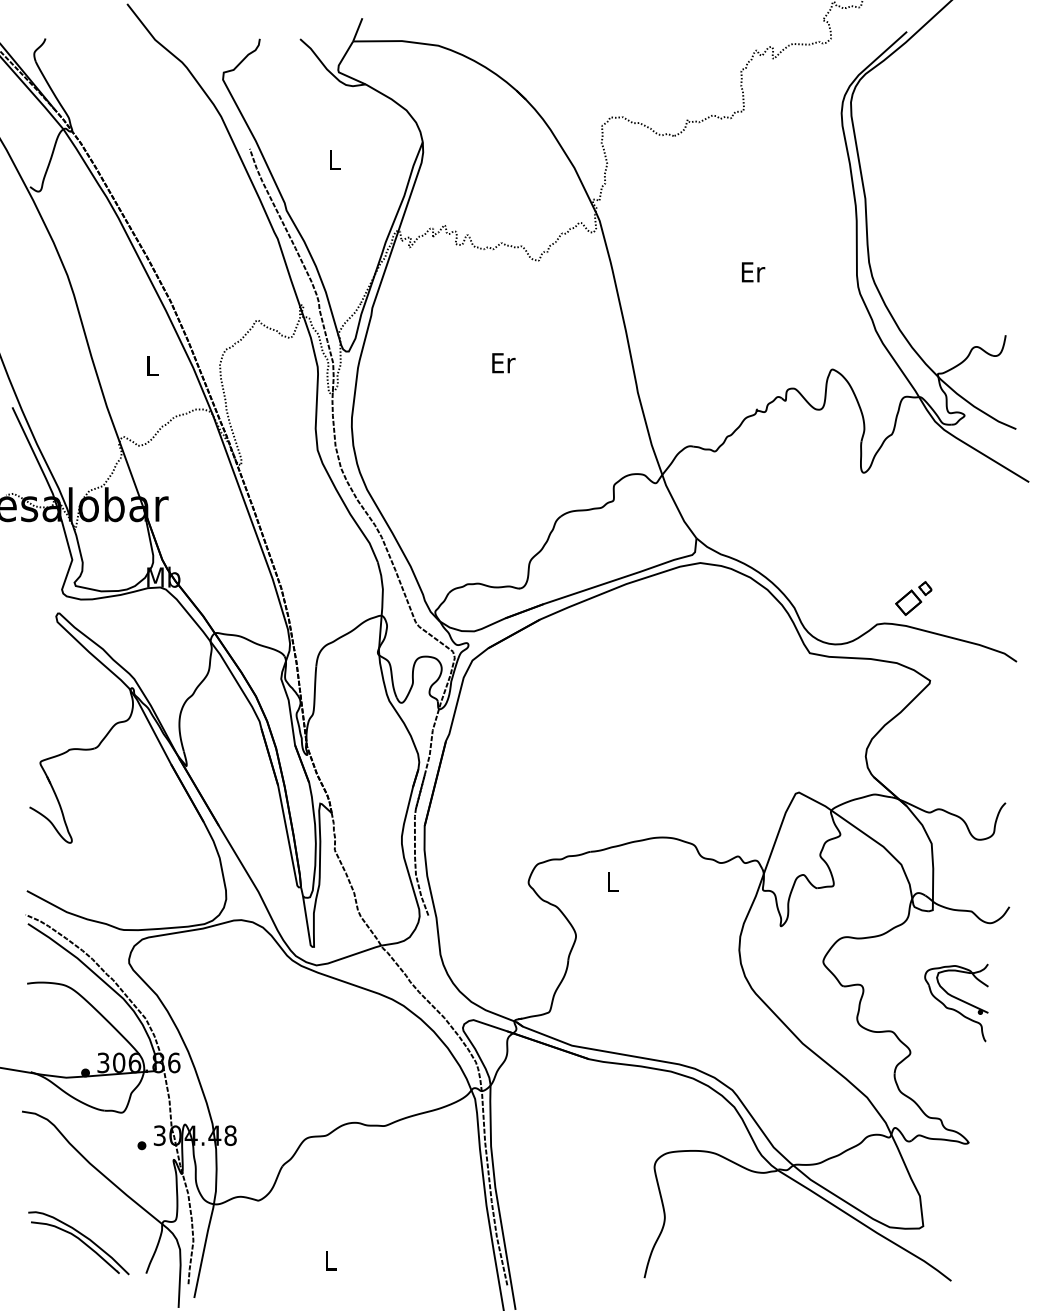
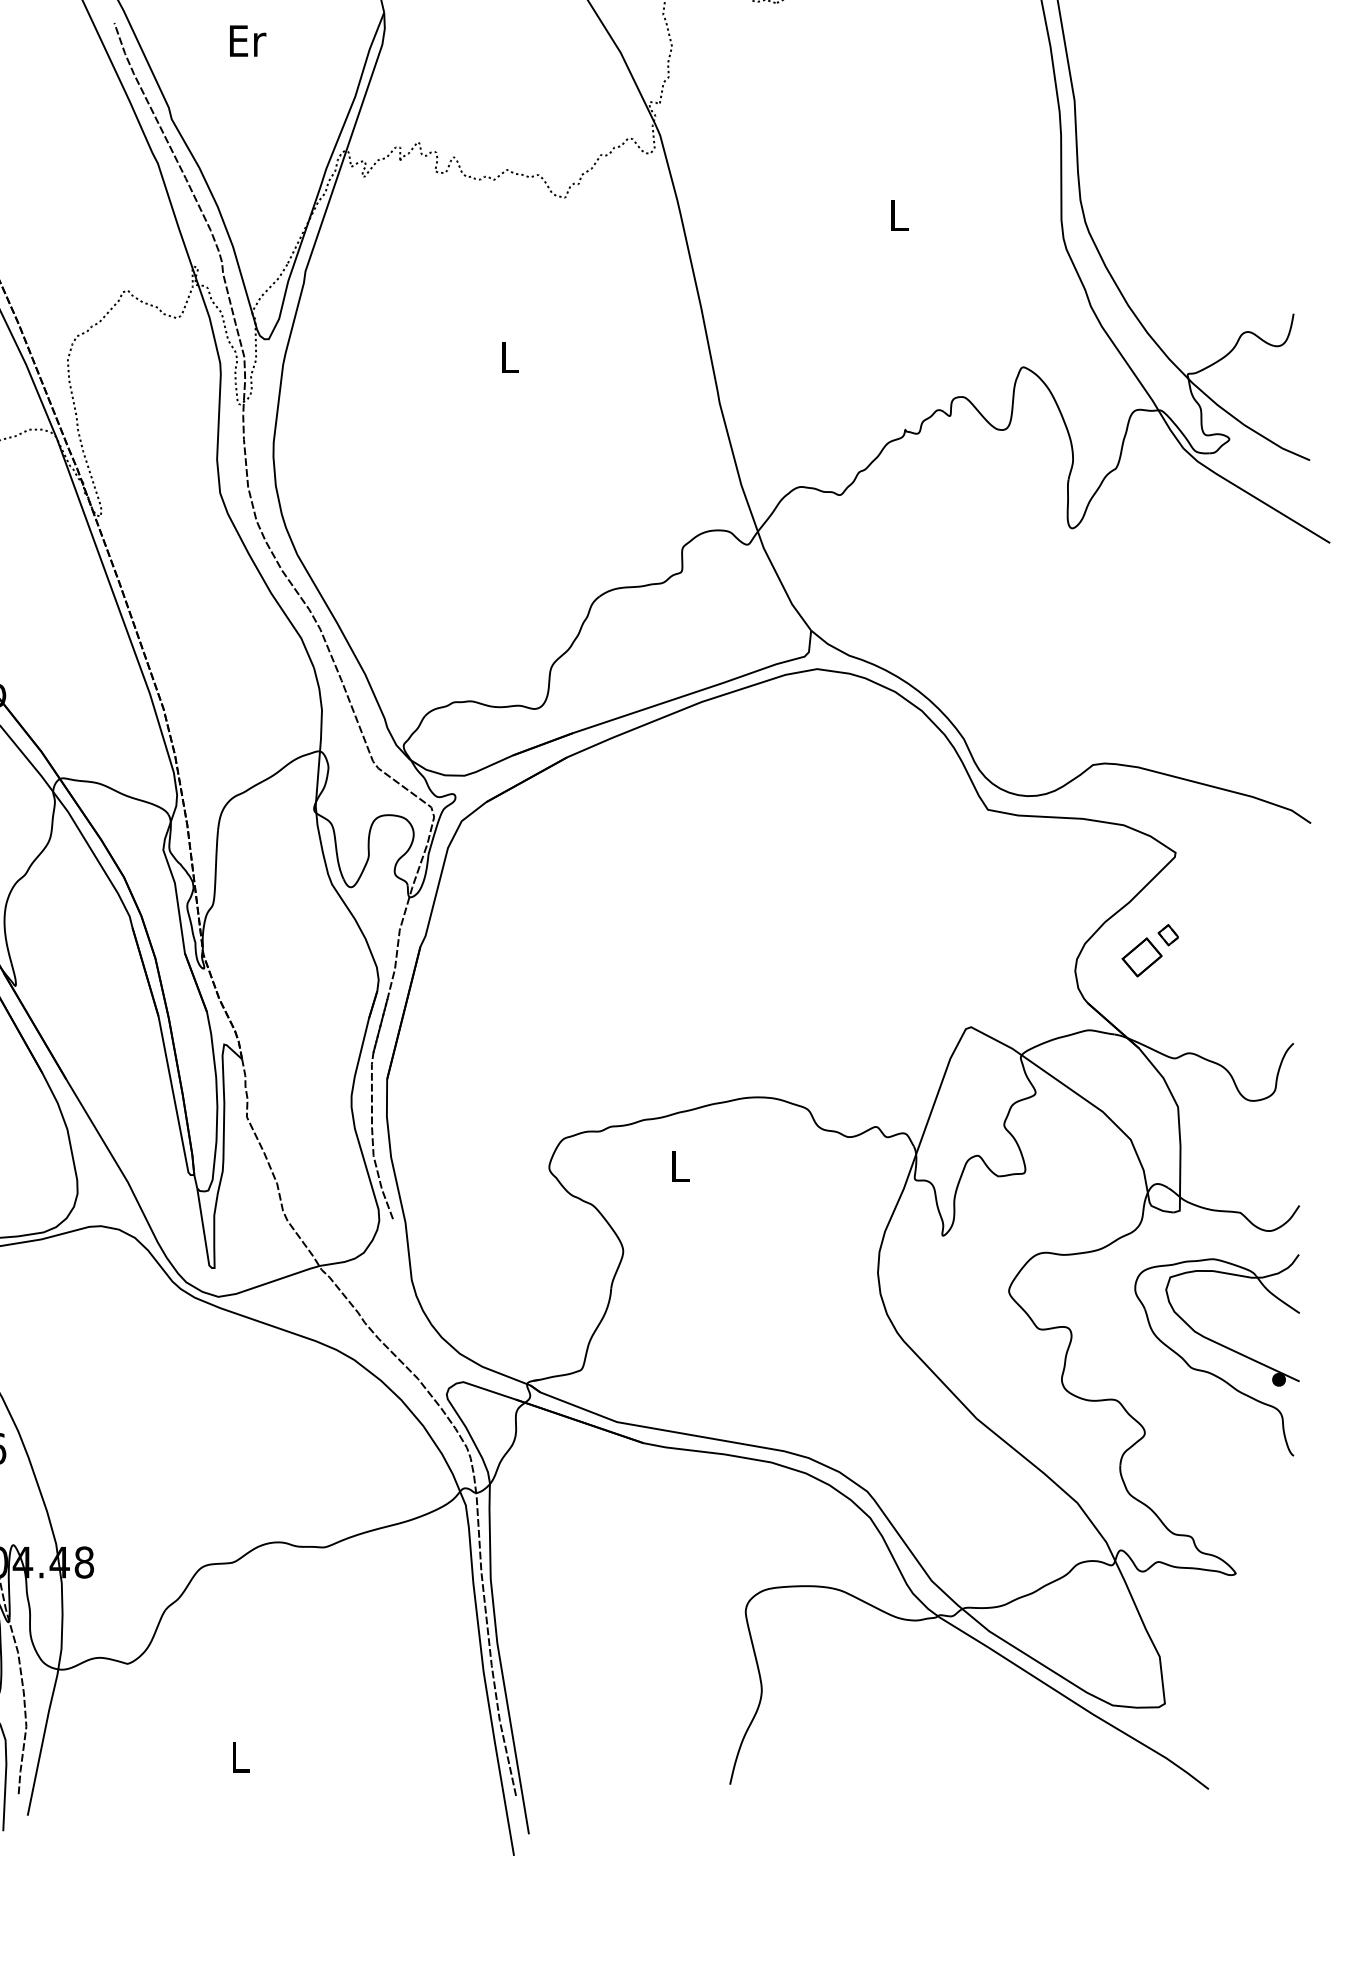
text: (335, 160) -> (248, 41), L -> Er
text: (753, 272) -> (900, 215), Er -> L
text: (503, 363) -> (510, 357), Er -> L
part: (913, 598) -> (1149, 950), moved
part: (956, 1002) -> (1216, 1354), size x1.67

